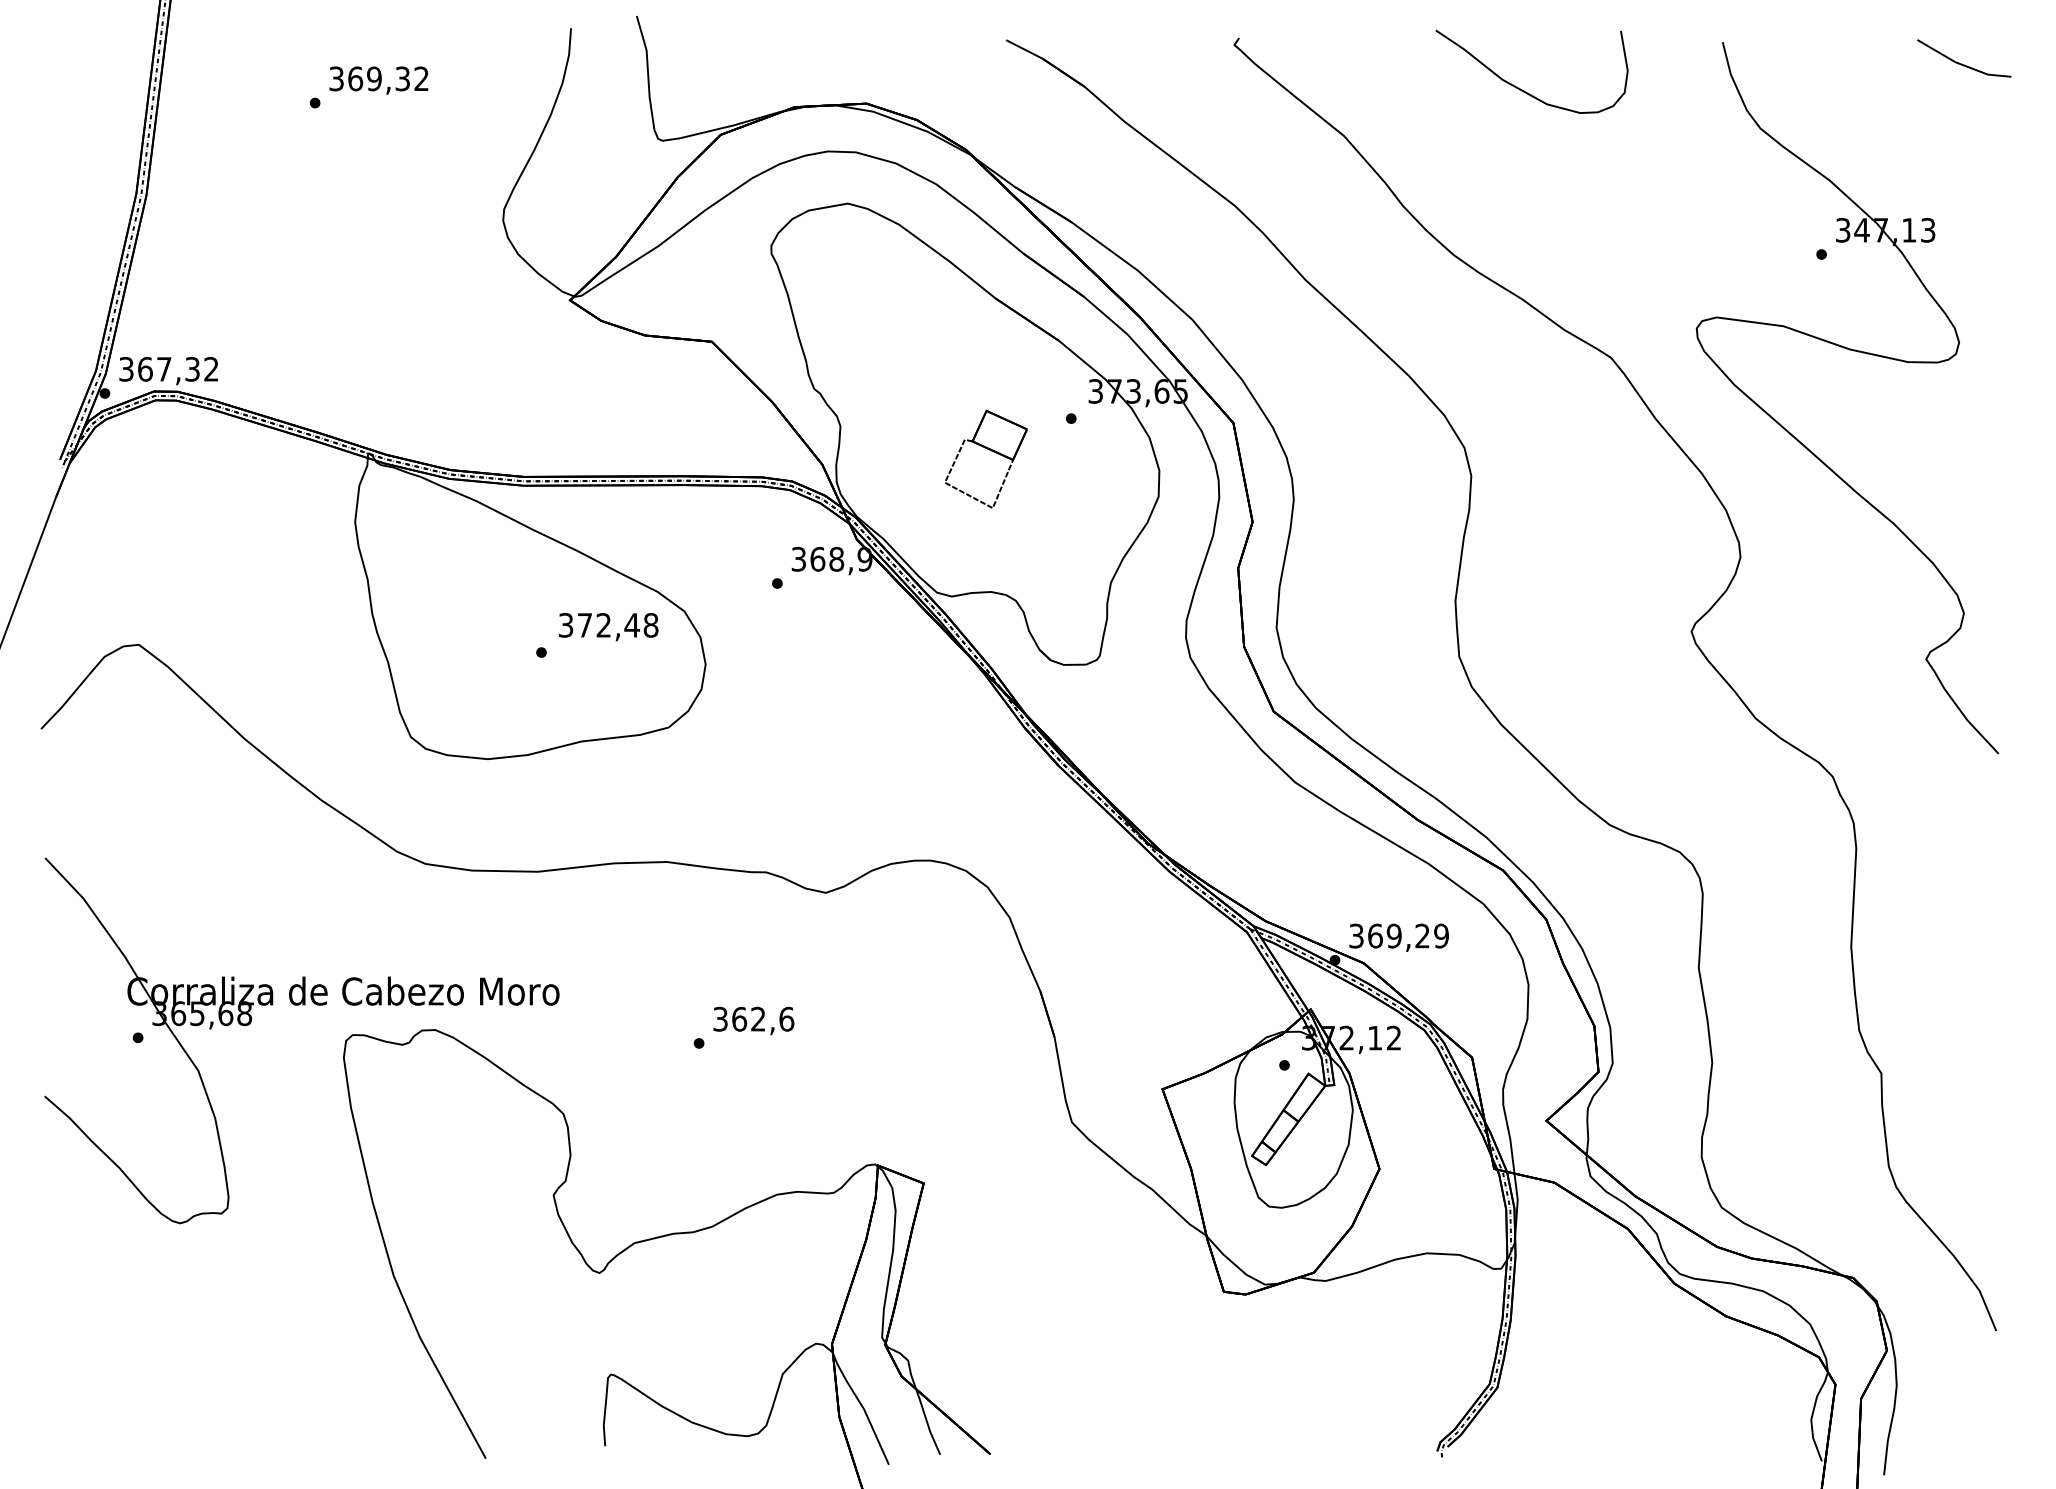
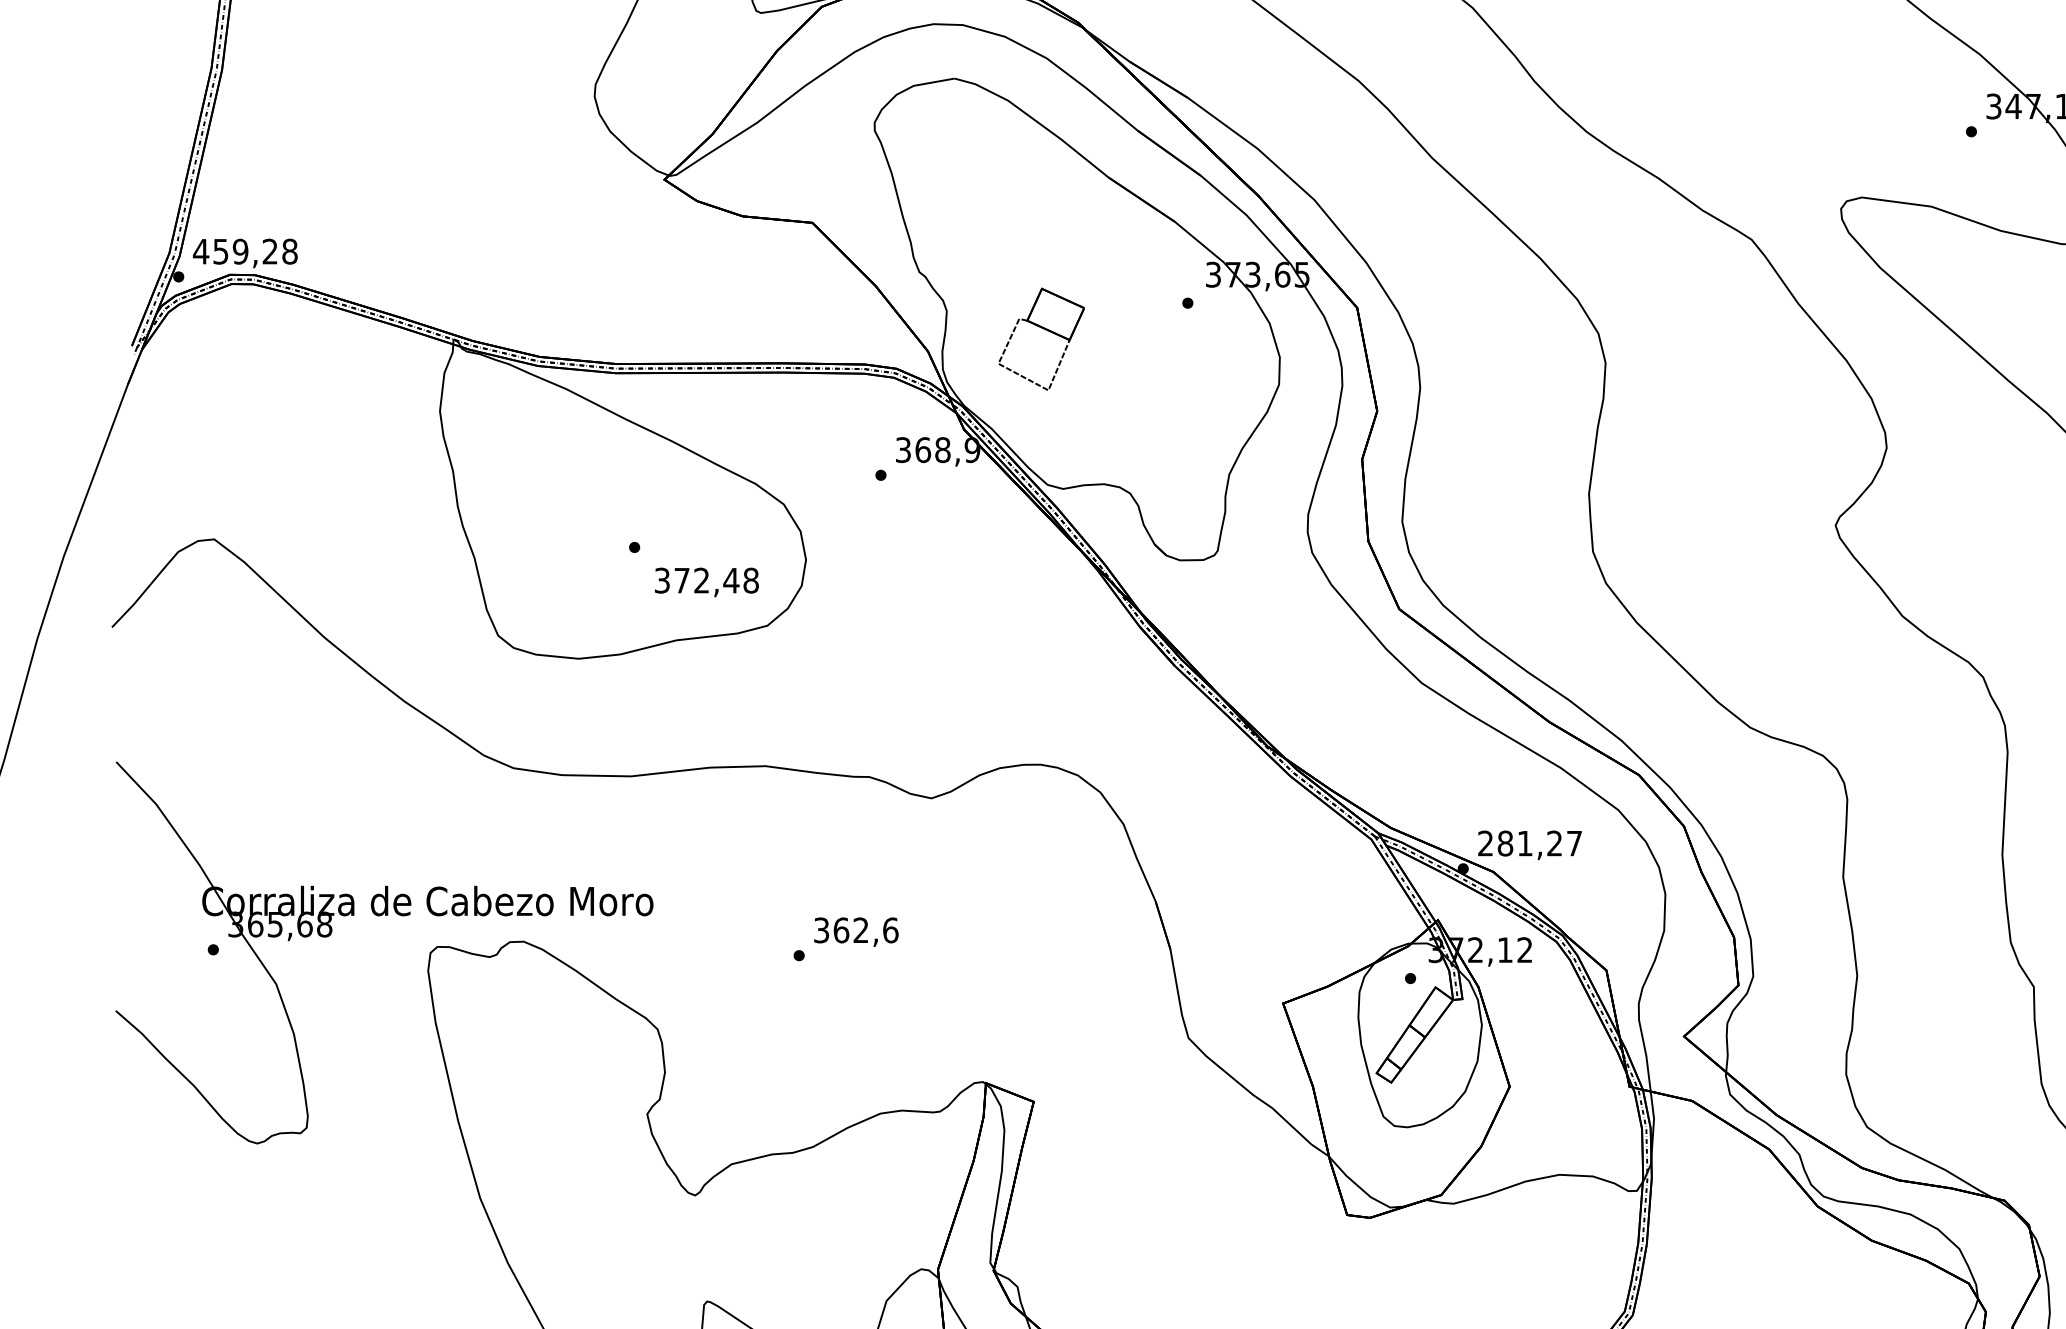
text: (168, 368) -> (245, 250), 367,32 -> 459,28
part: (989, 450) -> (1045, 330), moved
text: (608, 627) -> (706, 582), moved
text: (1398, 935) -> (1529, 842), 369,29 -> 281,27

